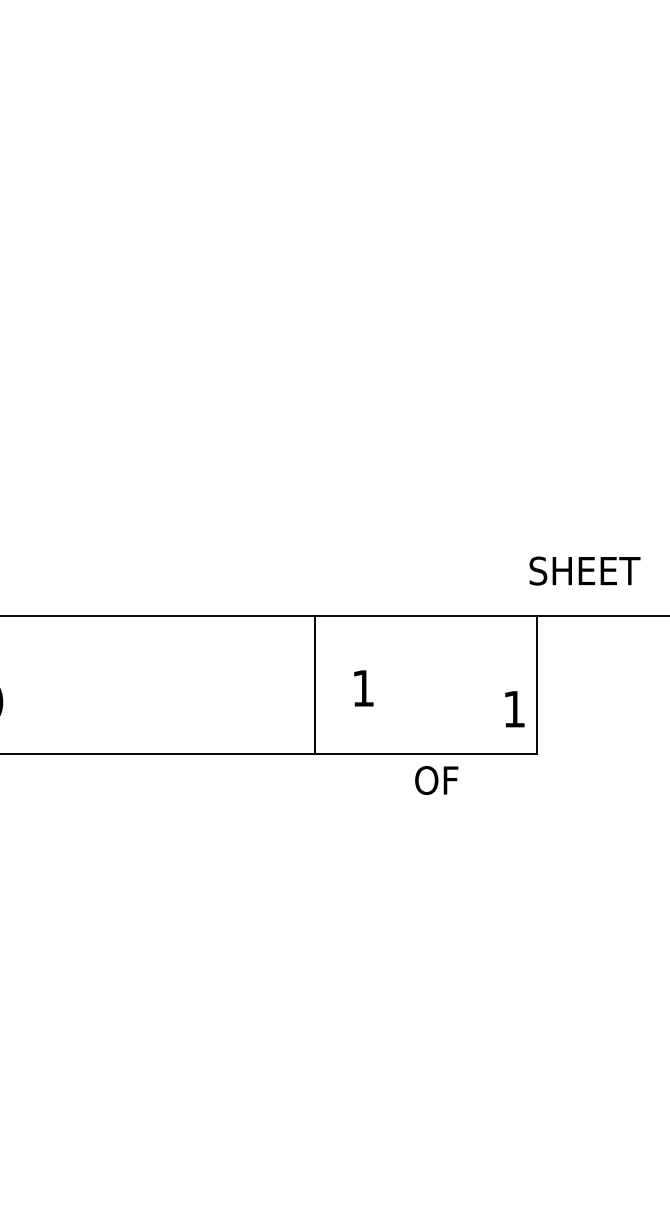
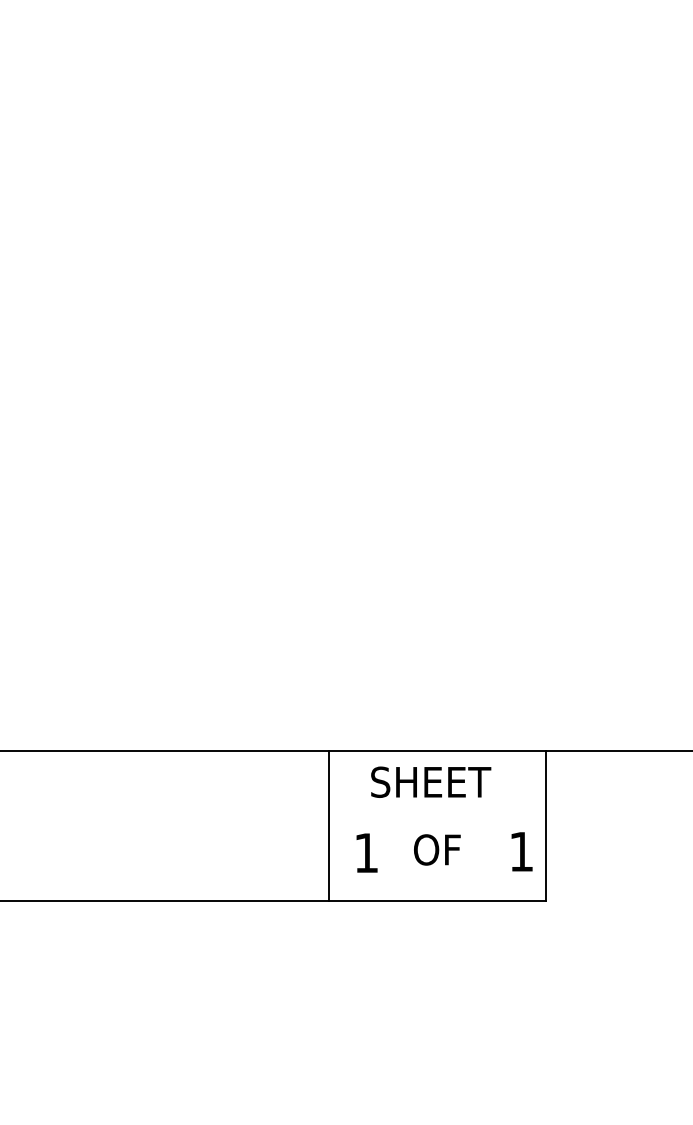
text: (584, 570) -> (430, 781), moved
line: (314, 685) -> (328, 826), moved
text: (363, 688) -> (366, 853), moved
text: (436, 780) -> (437, 849), moved

